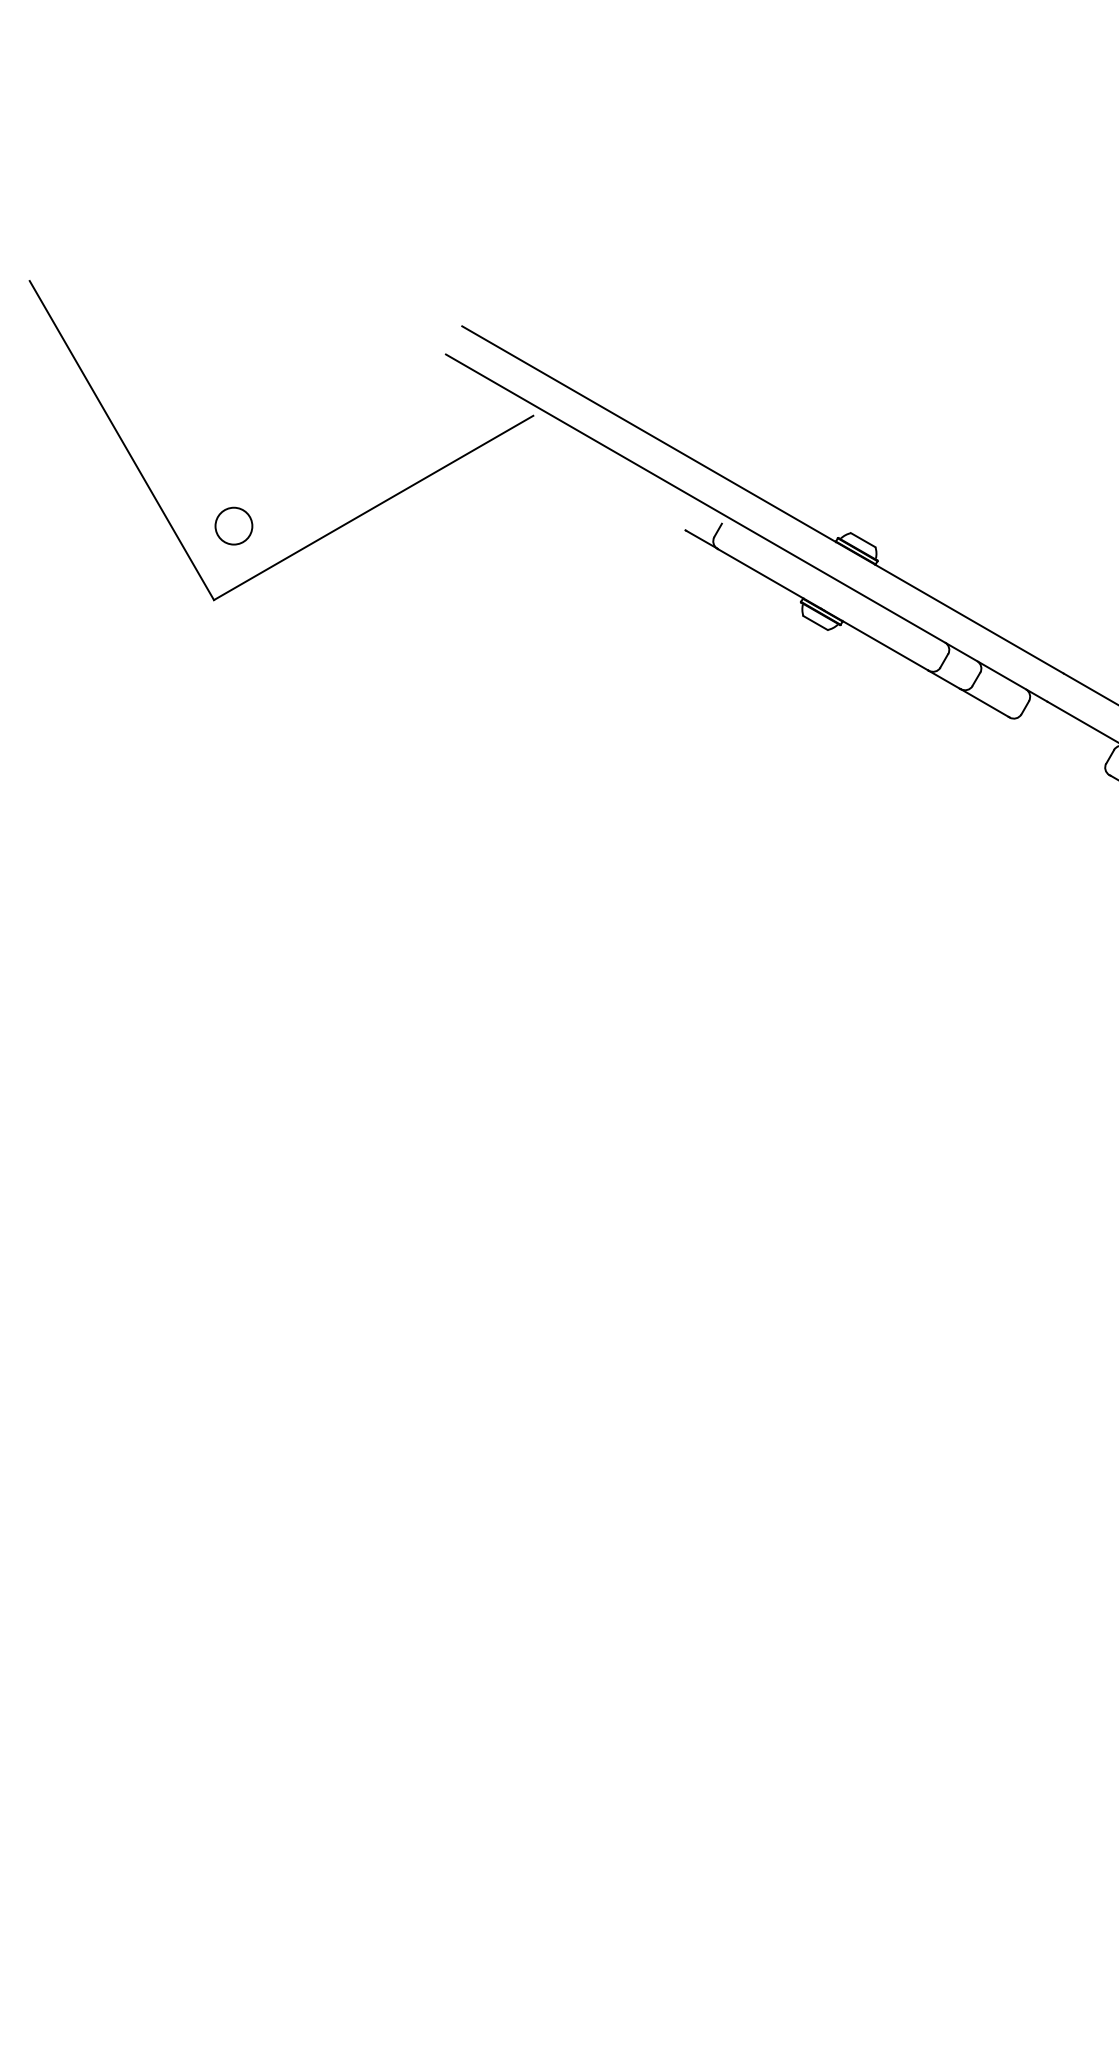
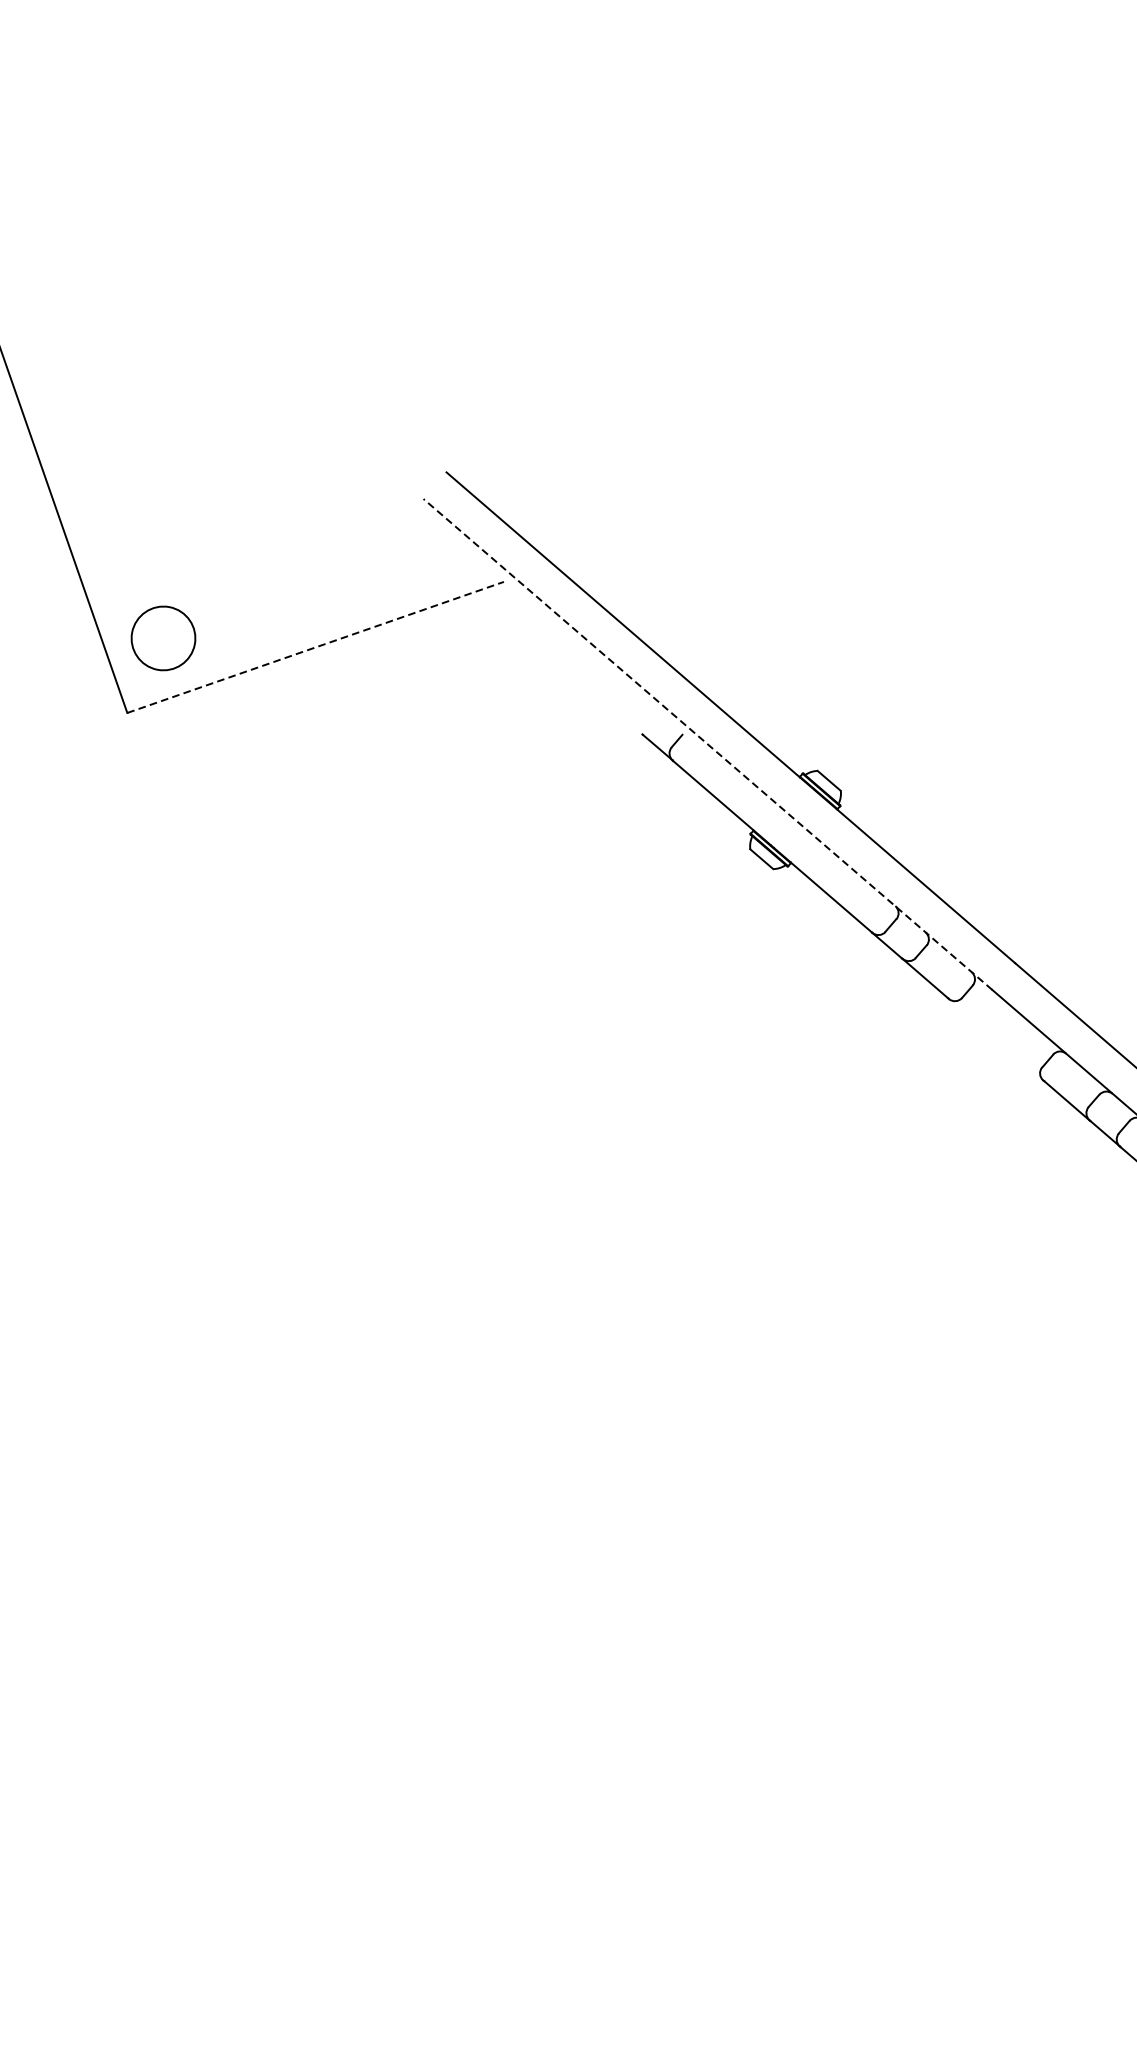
line: (374, 507) -> (316, 647), solid -> dashed
circle: (233, 525) -> (163, 637), size x1.6
line: (746, 527) -> (707, 743), solid -> dashed

